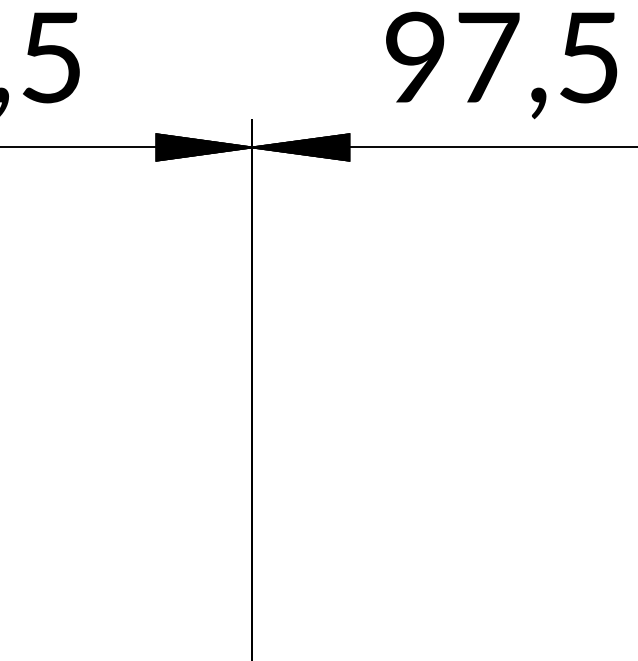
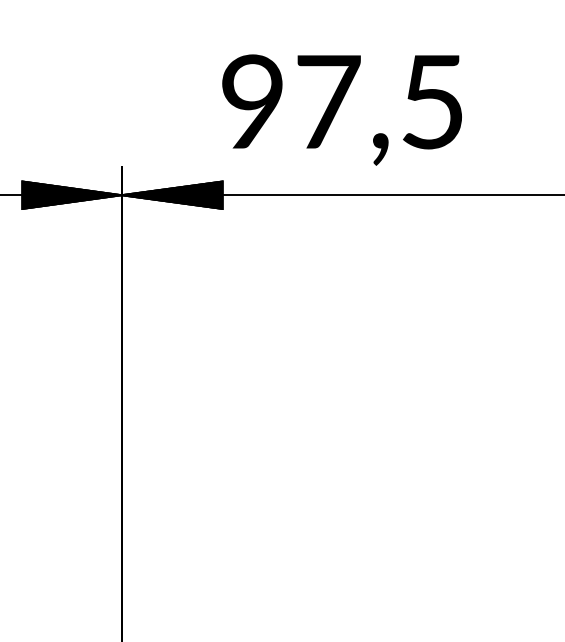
text: (501, 65) -> (342, 110), moved

